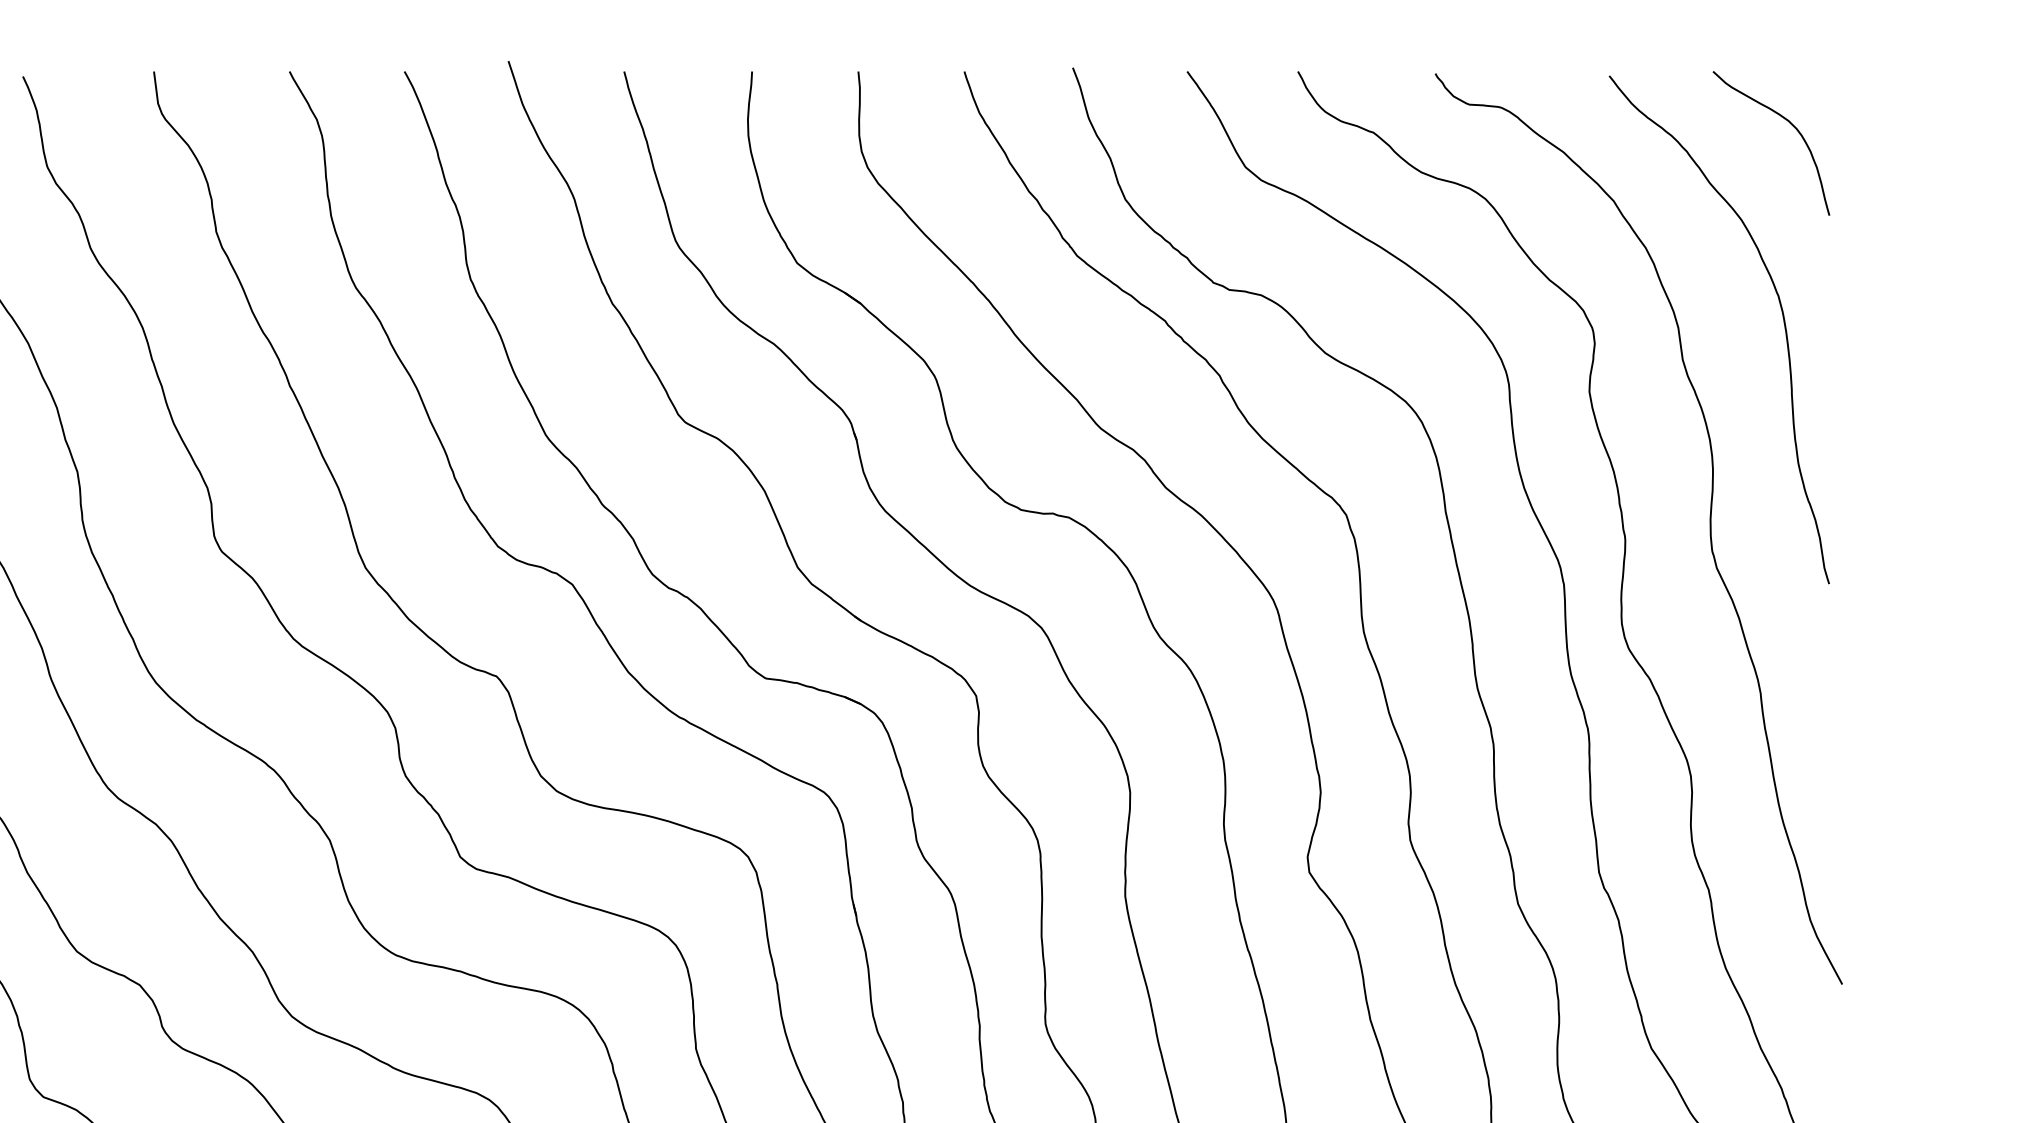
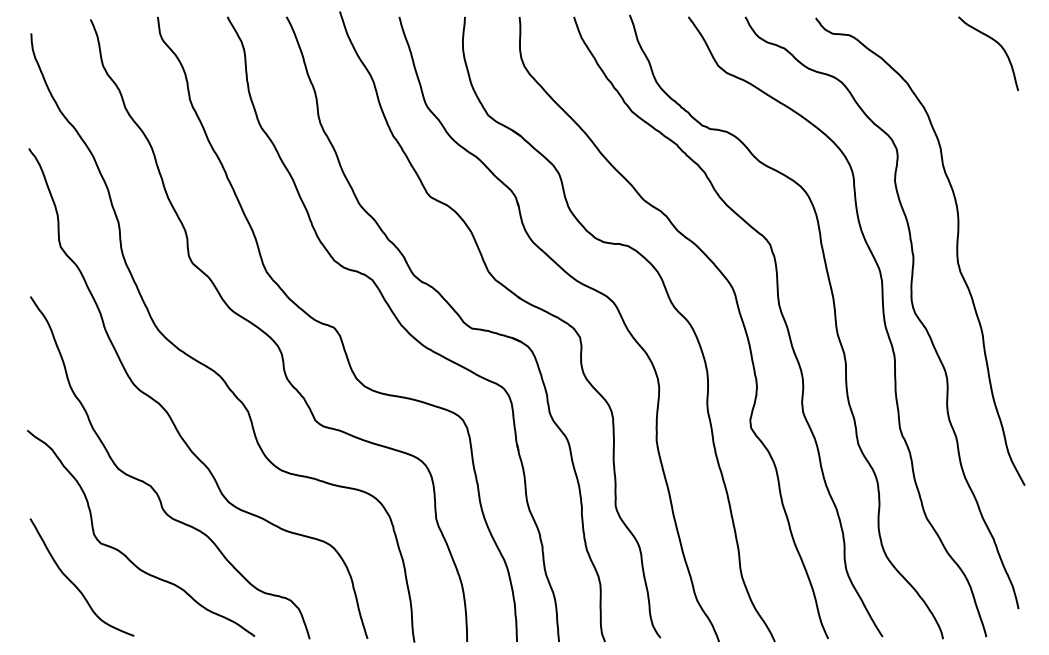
curve: (1781, 316) -> (993, 142), removed

